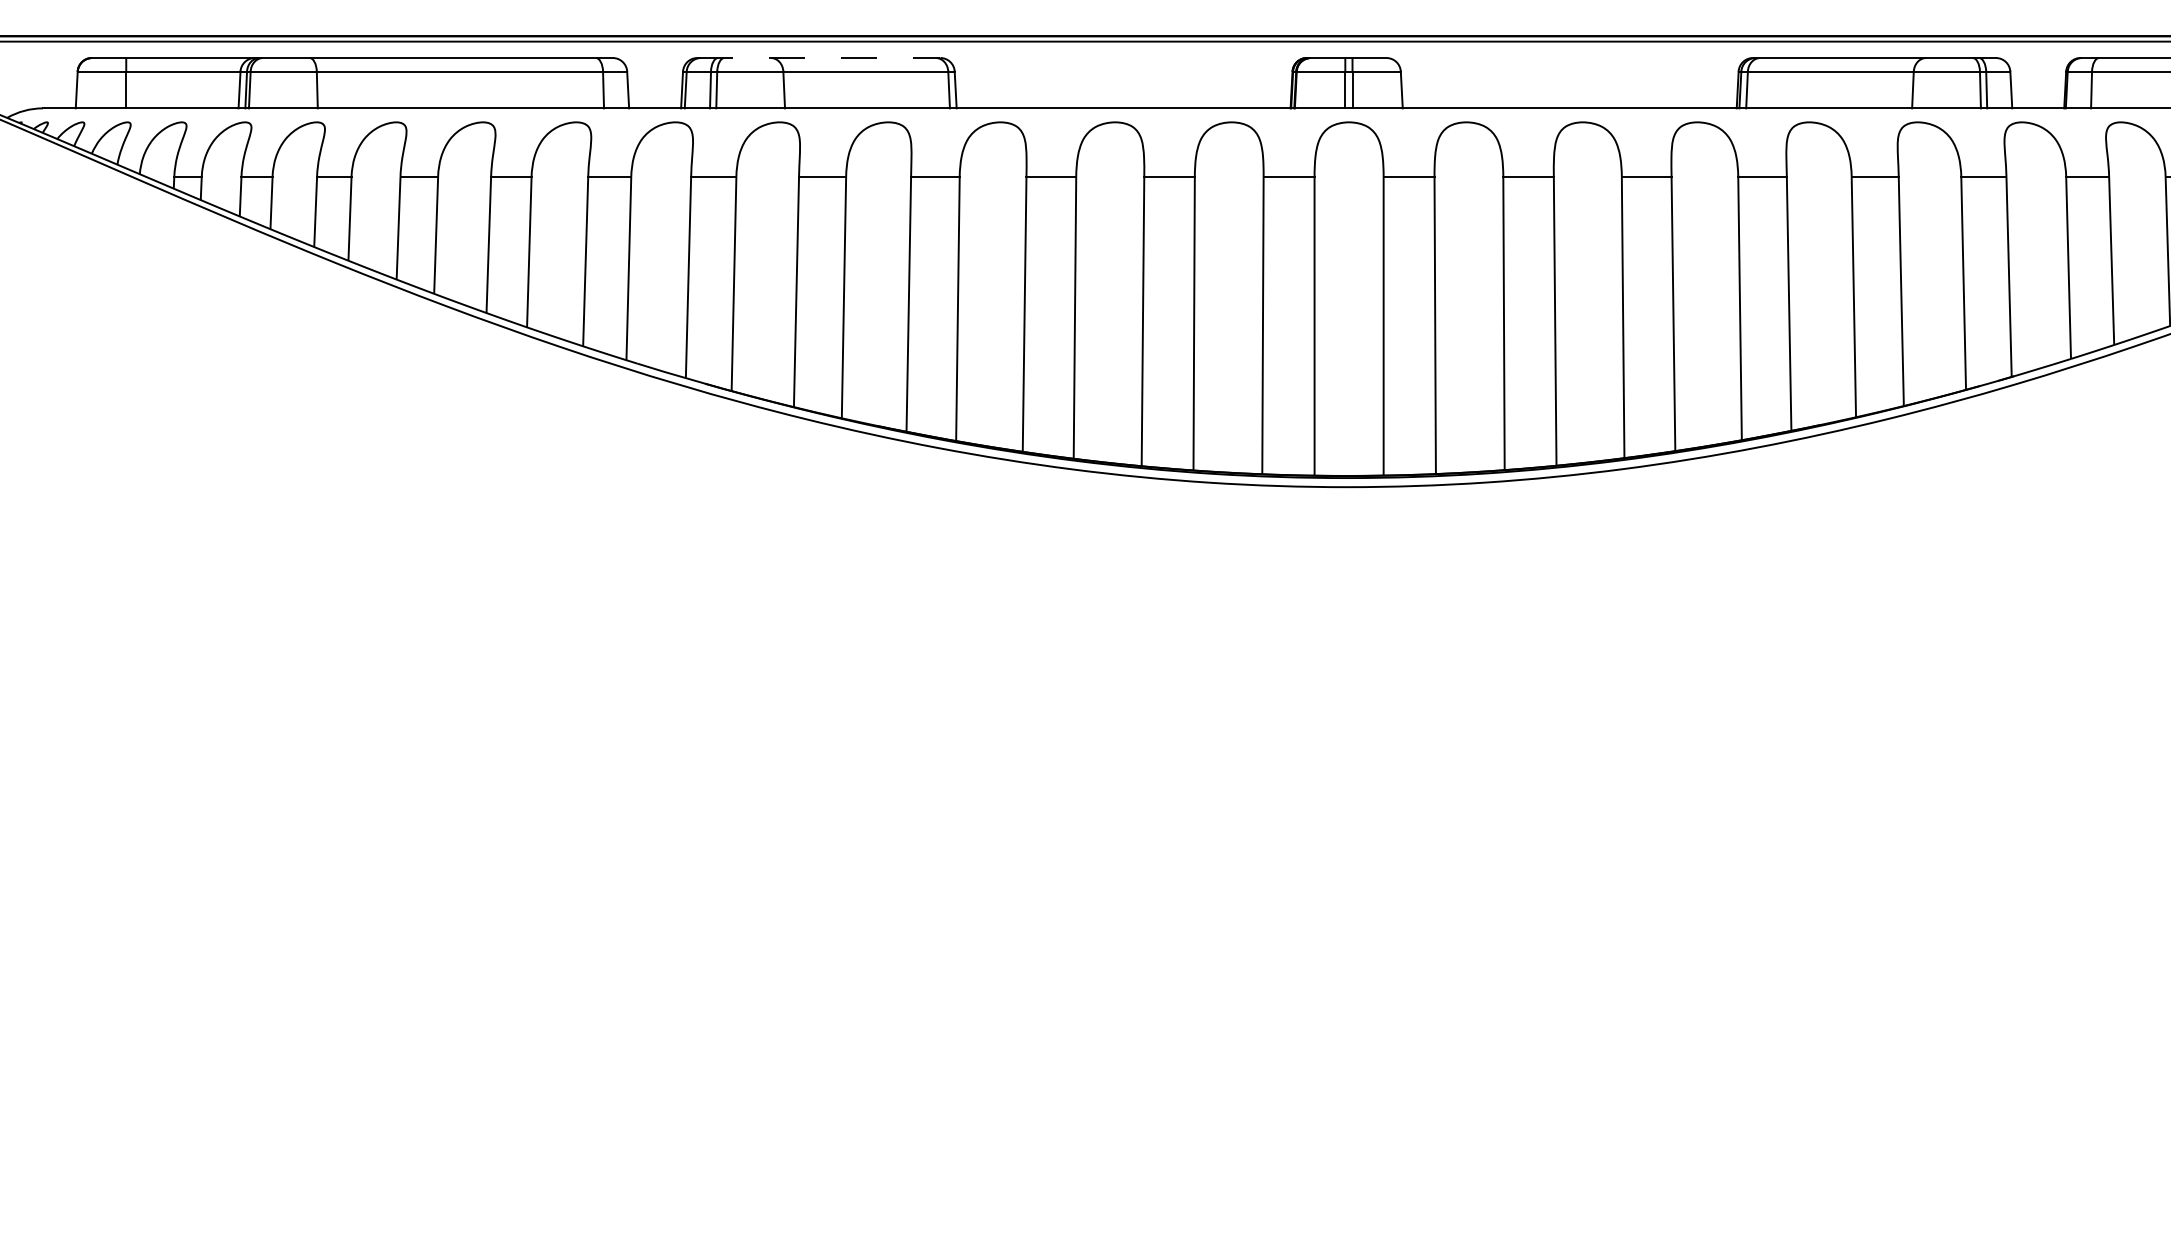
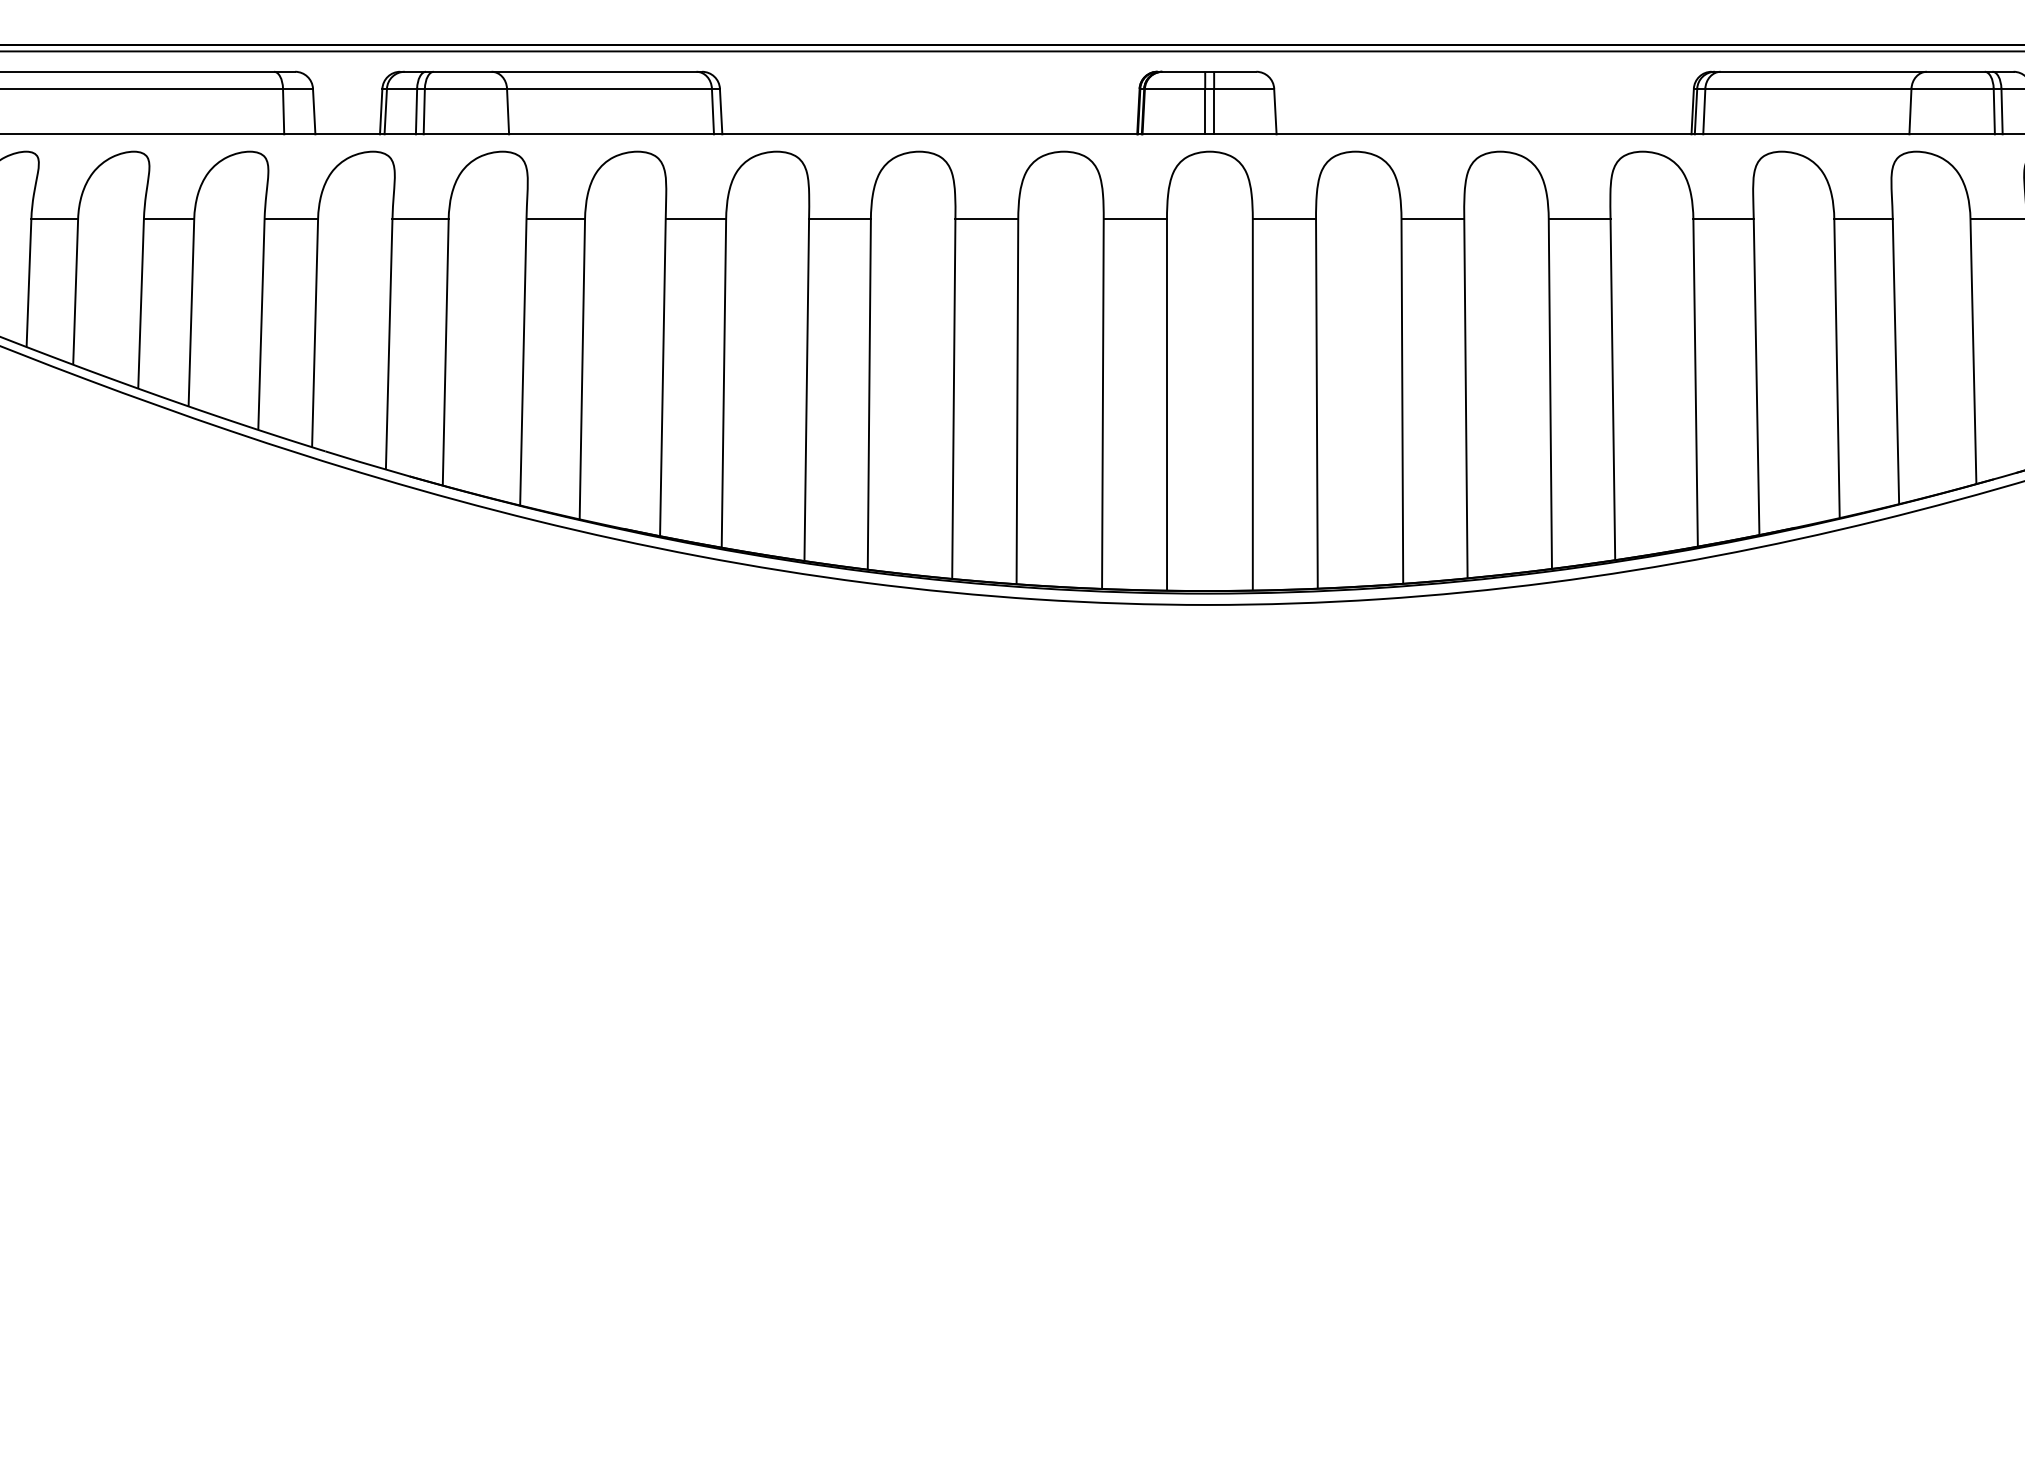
line: (819, 58) -> (551, 72), dashed -> solid

